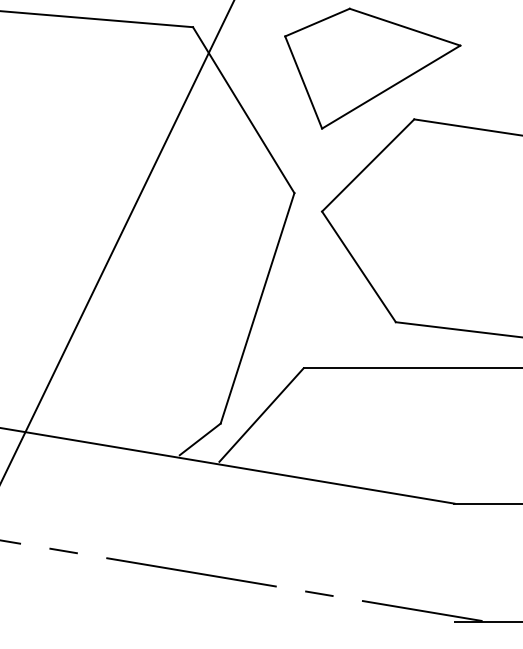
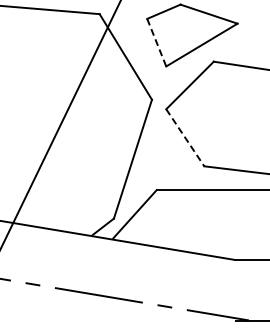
line: (303, 82) -> (156, 42), solid -> dashed
line: (359, 268) -> (185, 138), solid -> dashed

